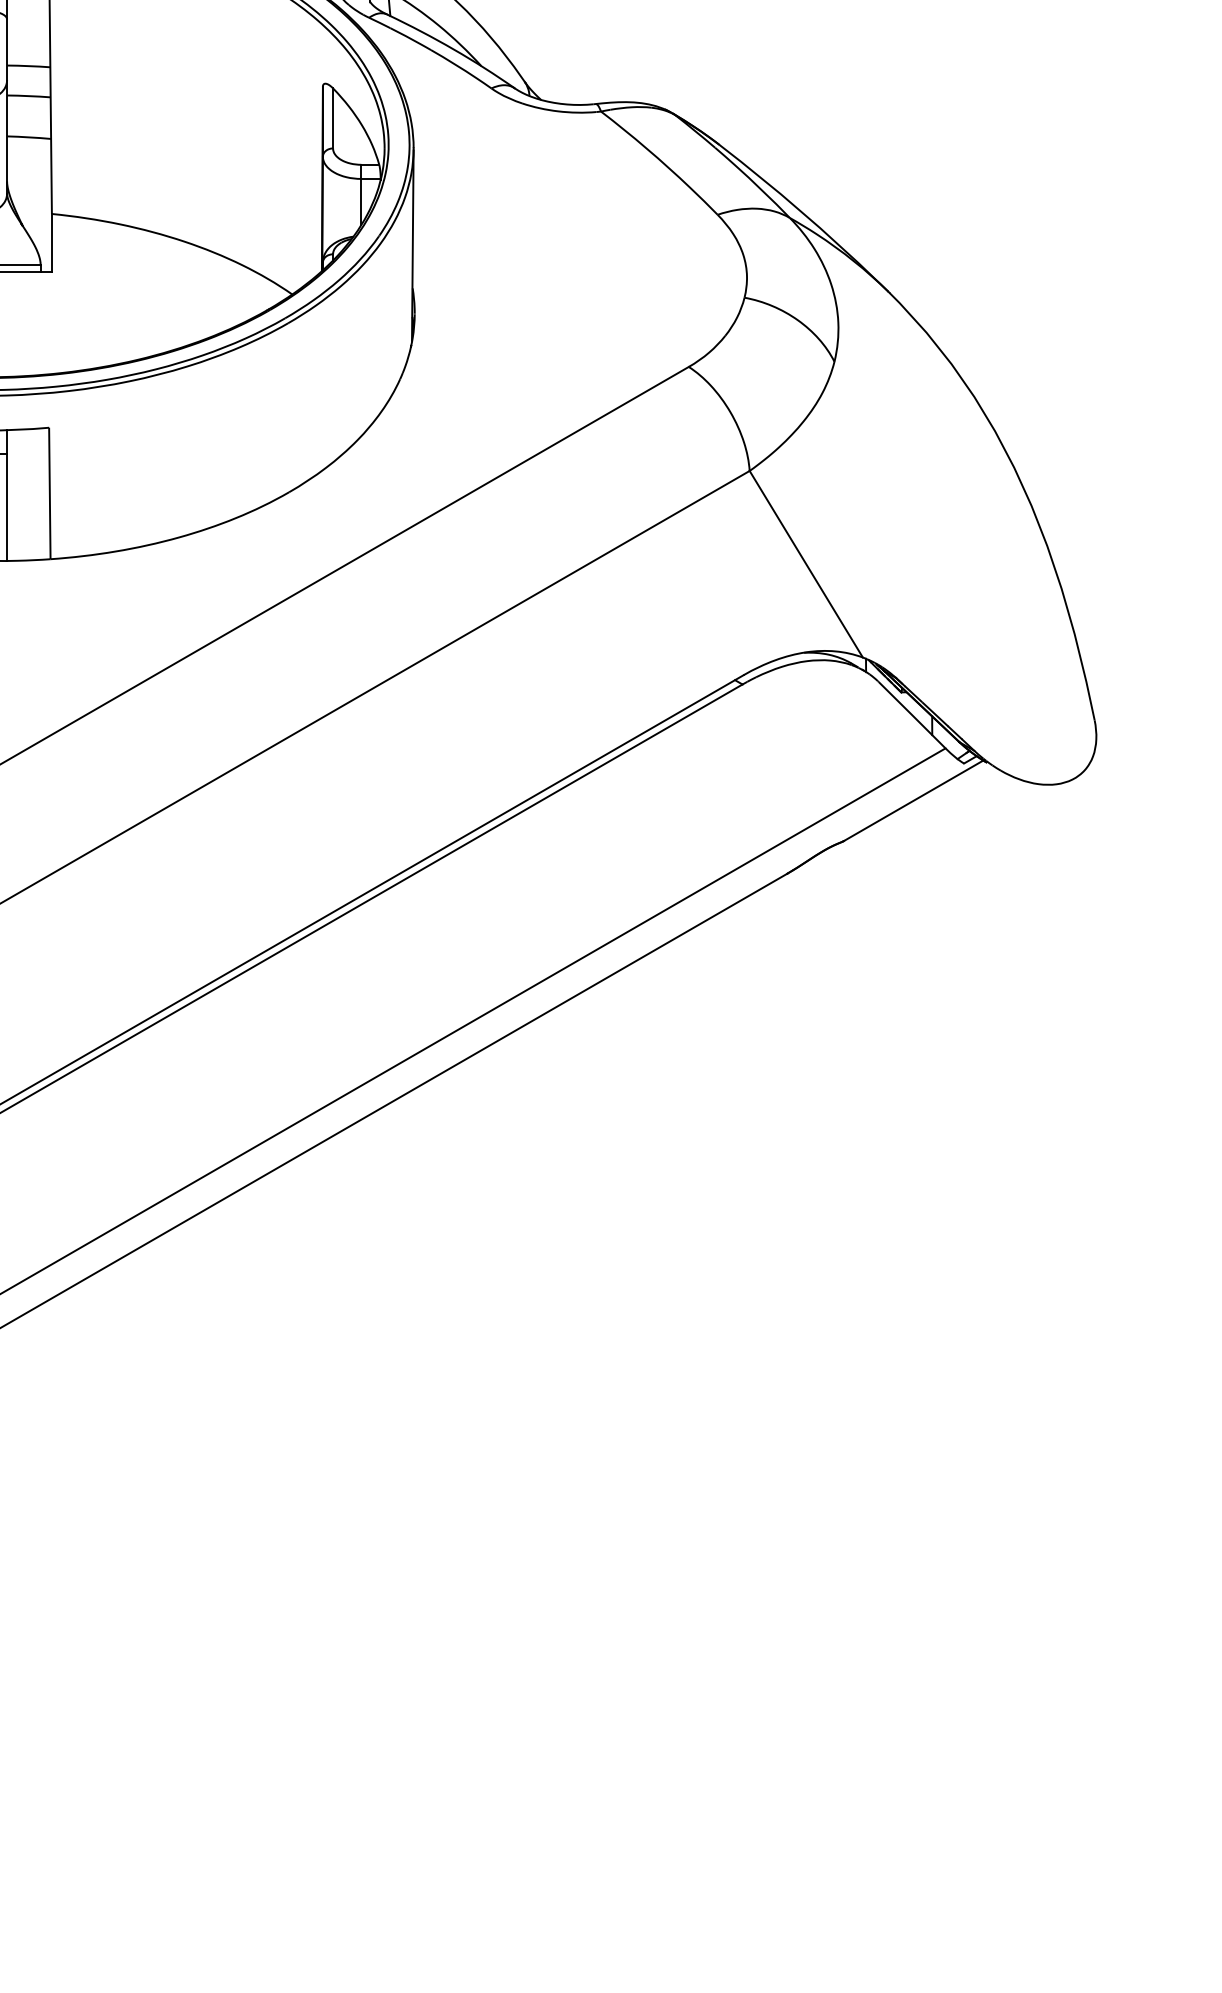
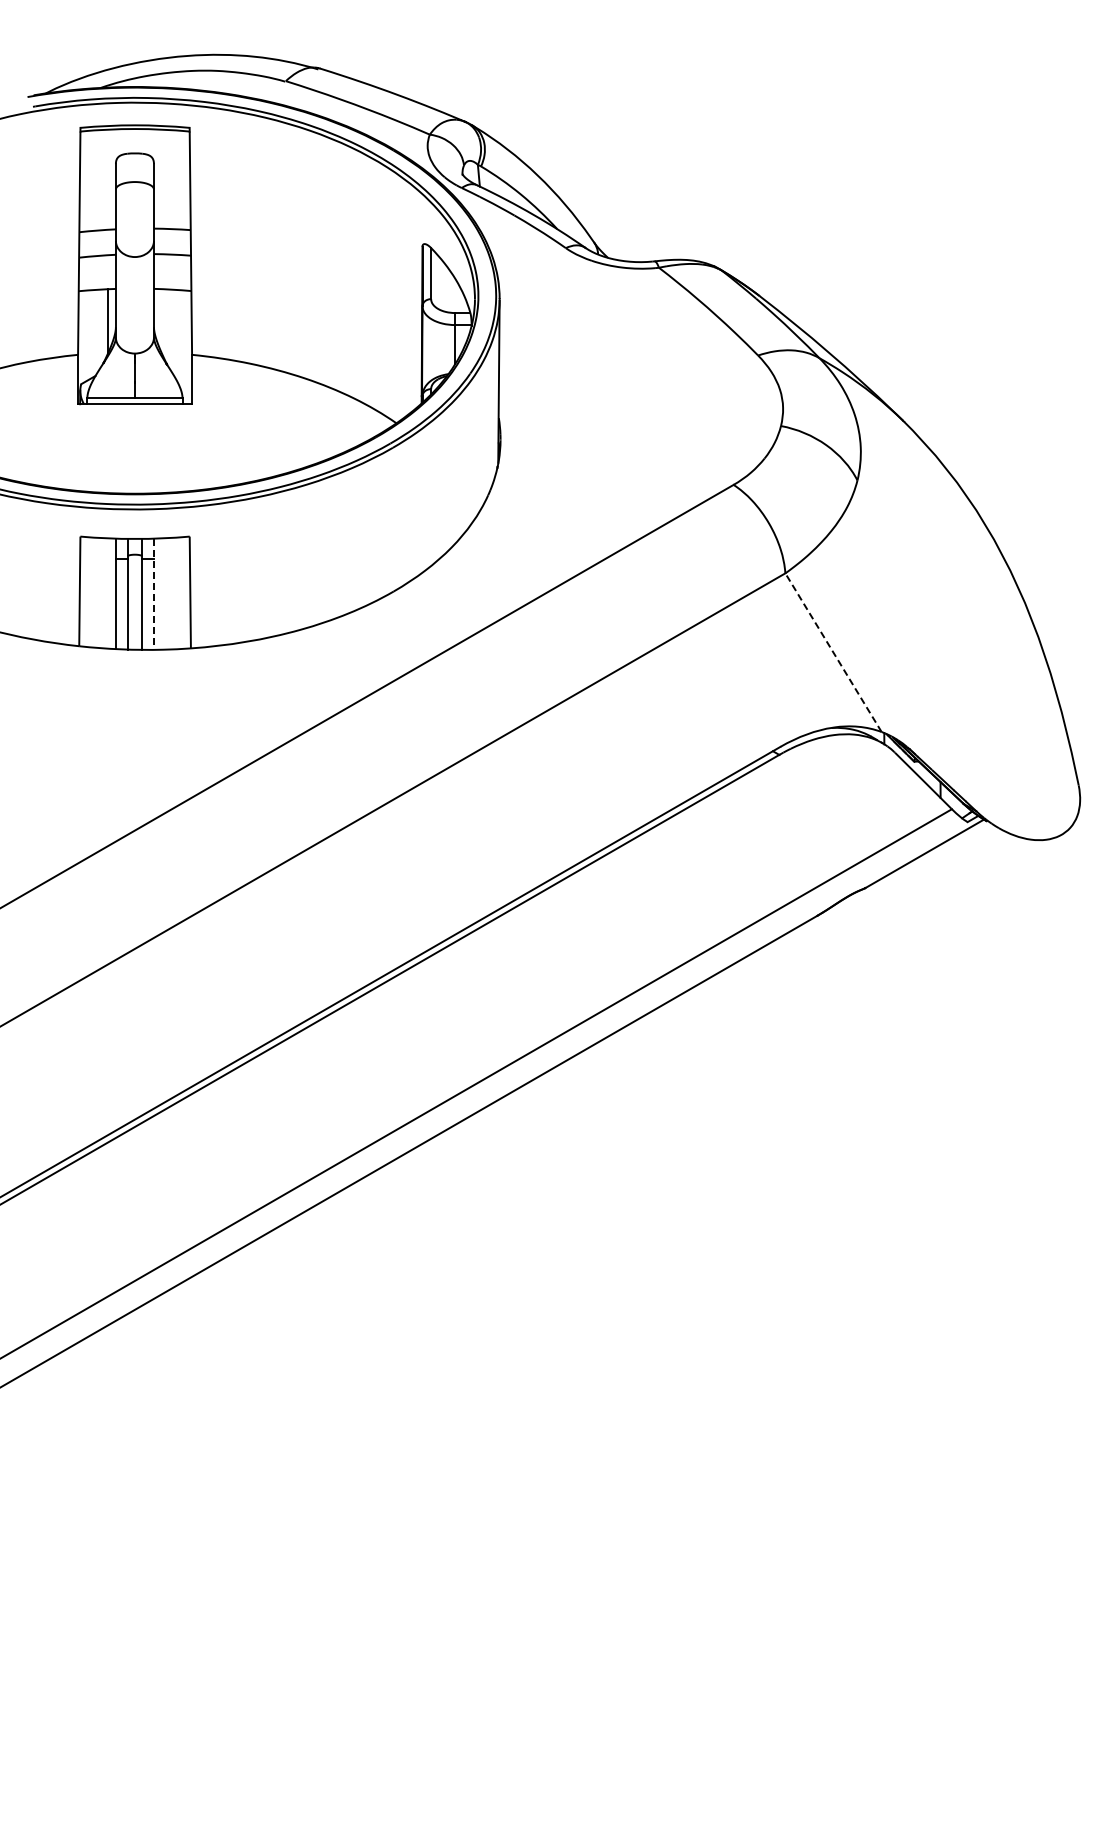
line: (6, 495) -> (153, 594), solid -> dashed
line: (806, 564) -> (833, 652), solid -> dashed

